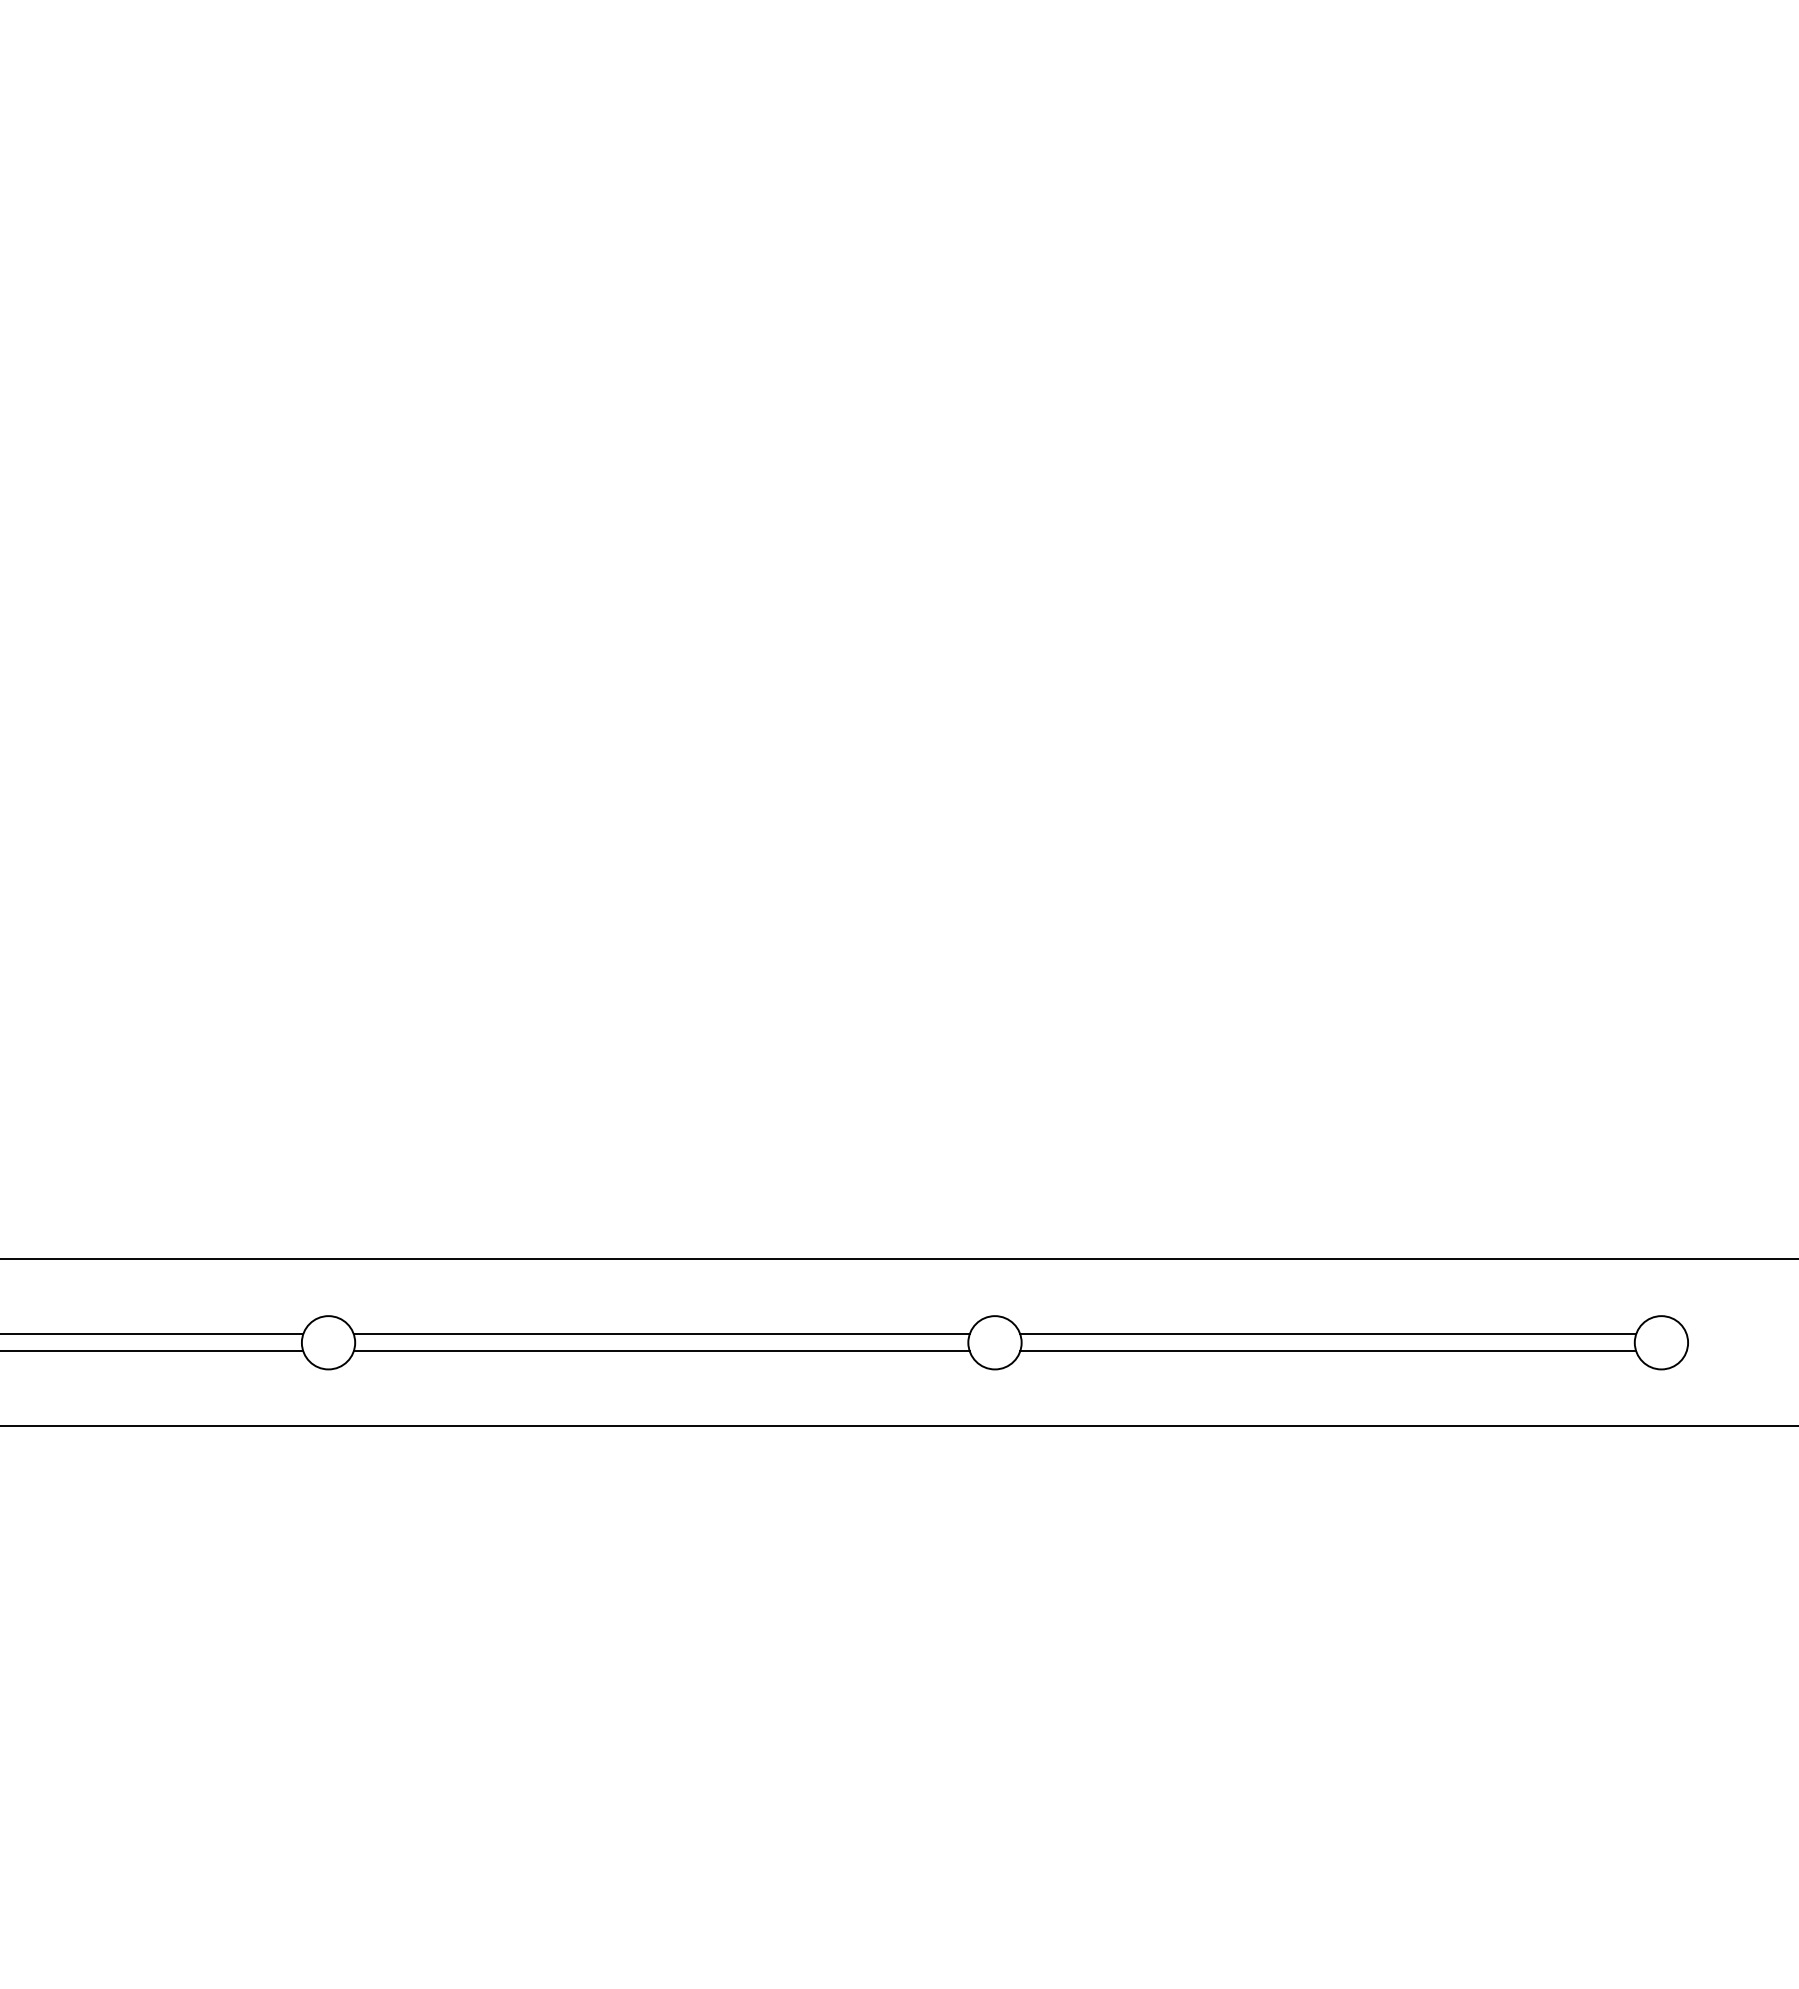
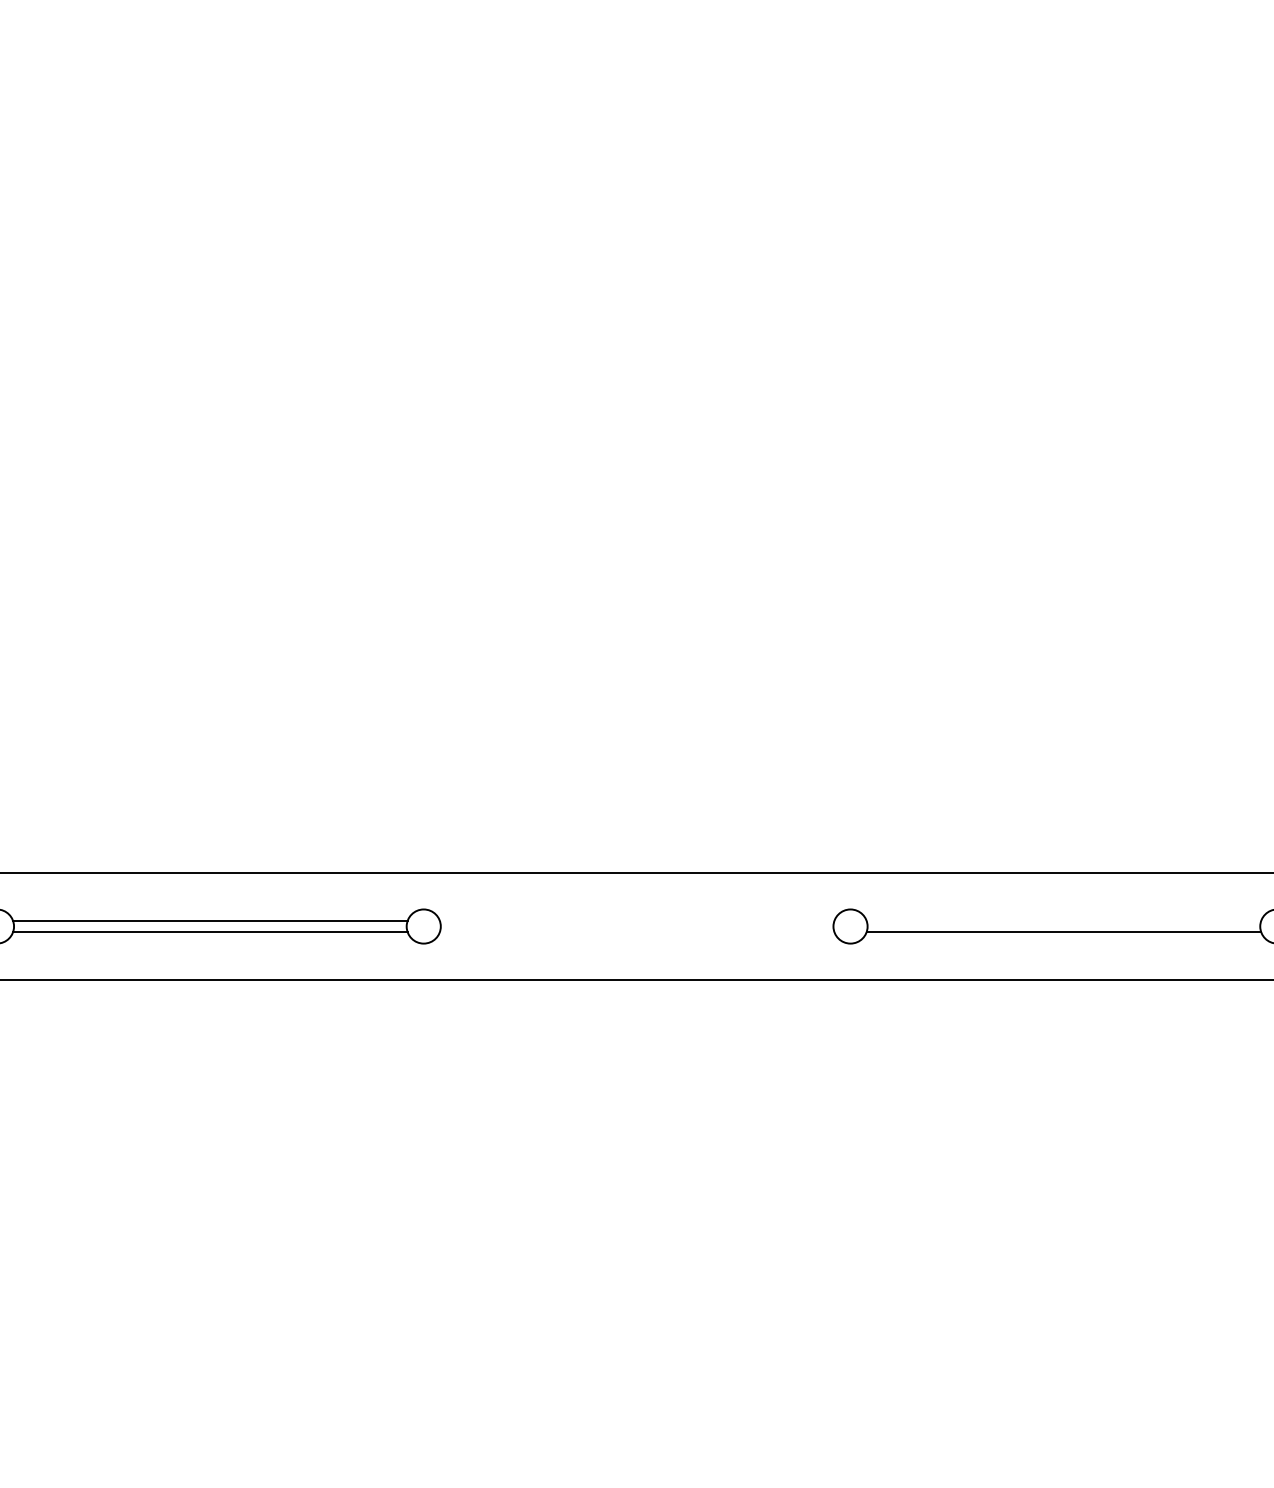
line: (660, 1334) -> (636, 921), removed
line: (1327, 1334) -> (1063, 921), removed
line: (660, 1350) -> (636, 931), removed

